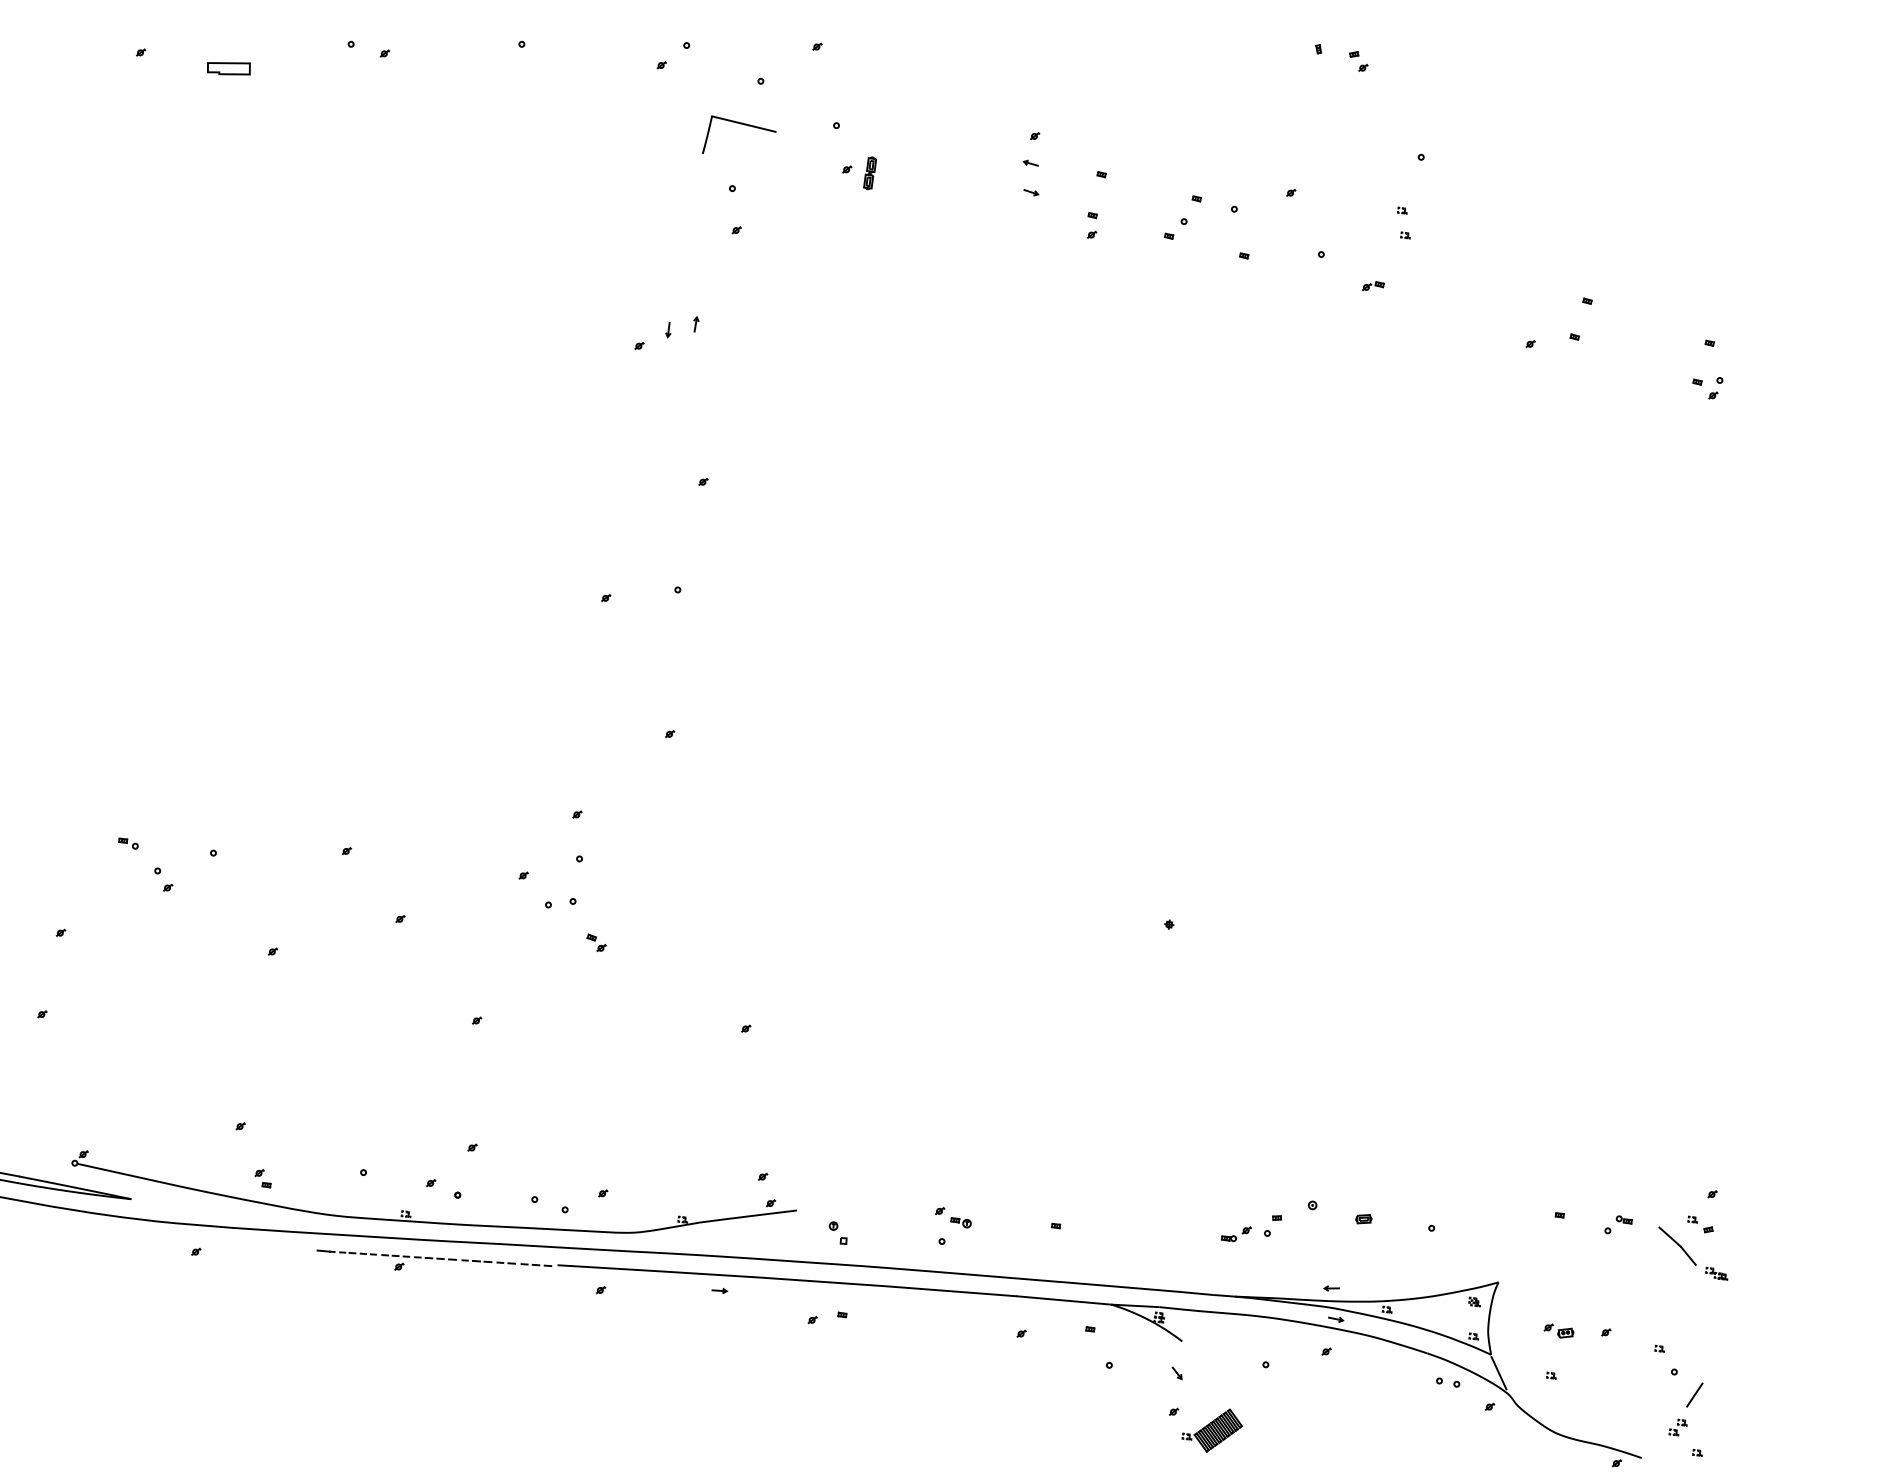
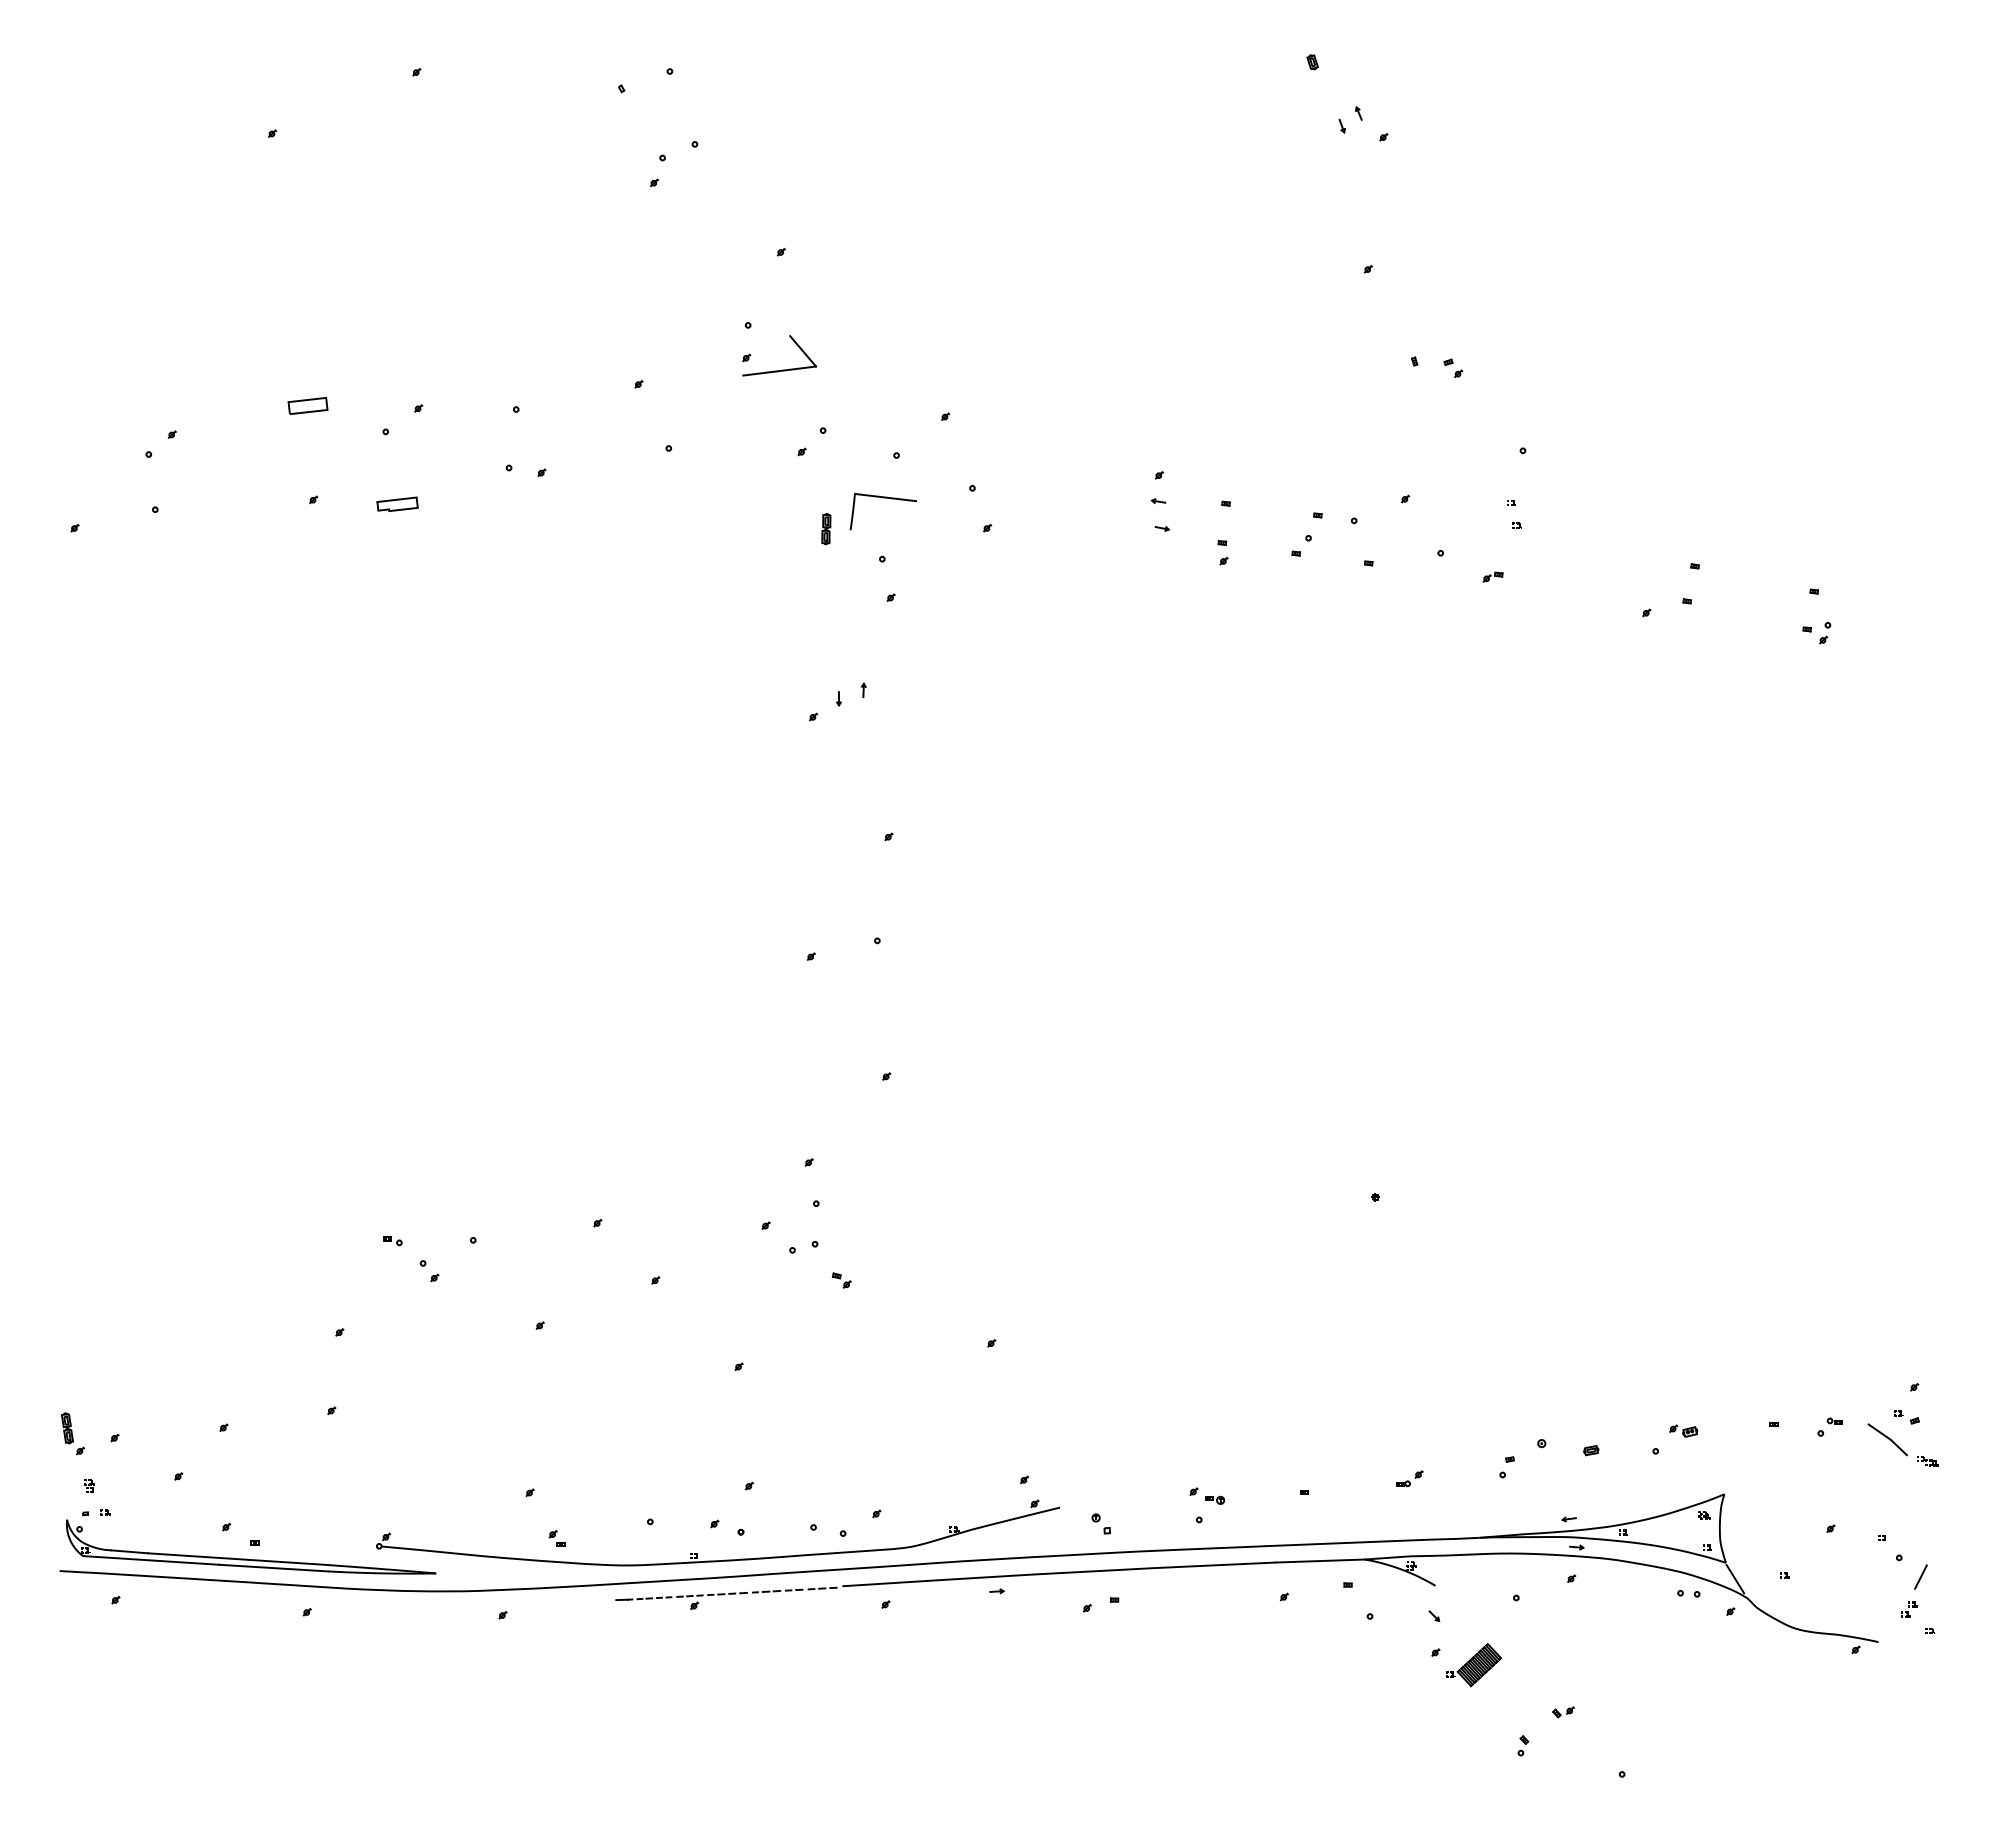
part: (870, 173) -> (826, 529), moved
part: (1236, 1233) -> (1409, 1478), moved
part: (1558, 1330) -> (1683, 1430), moved

